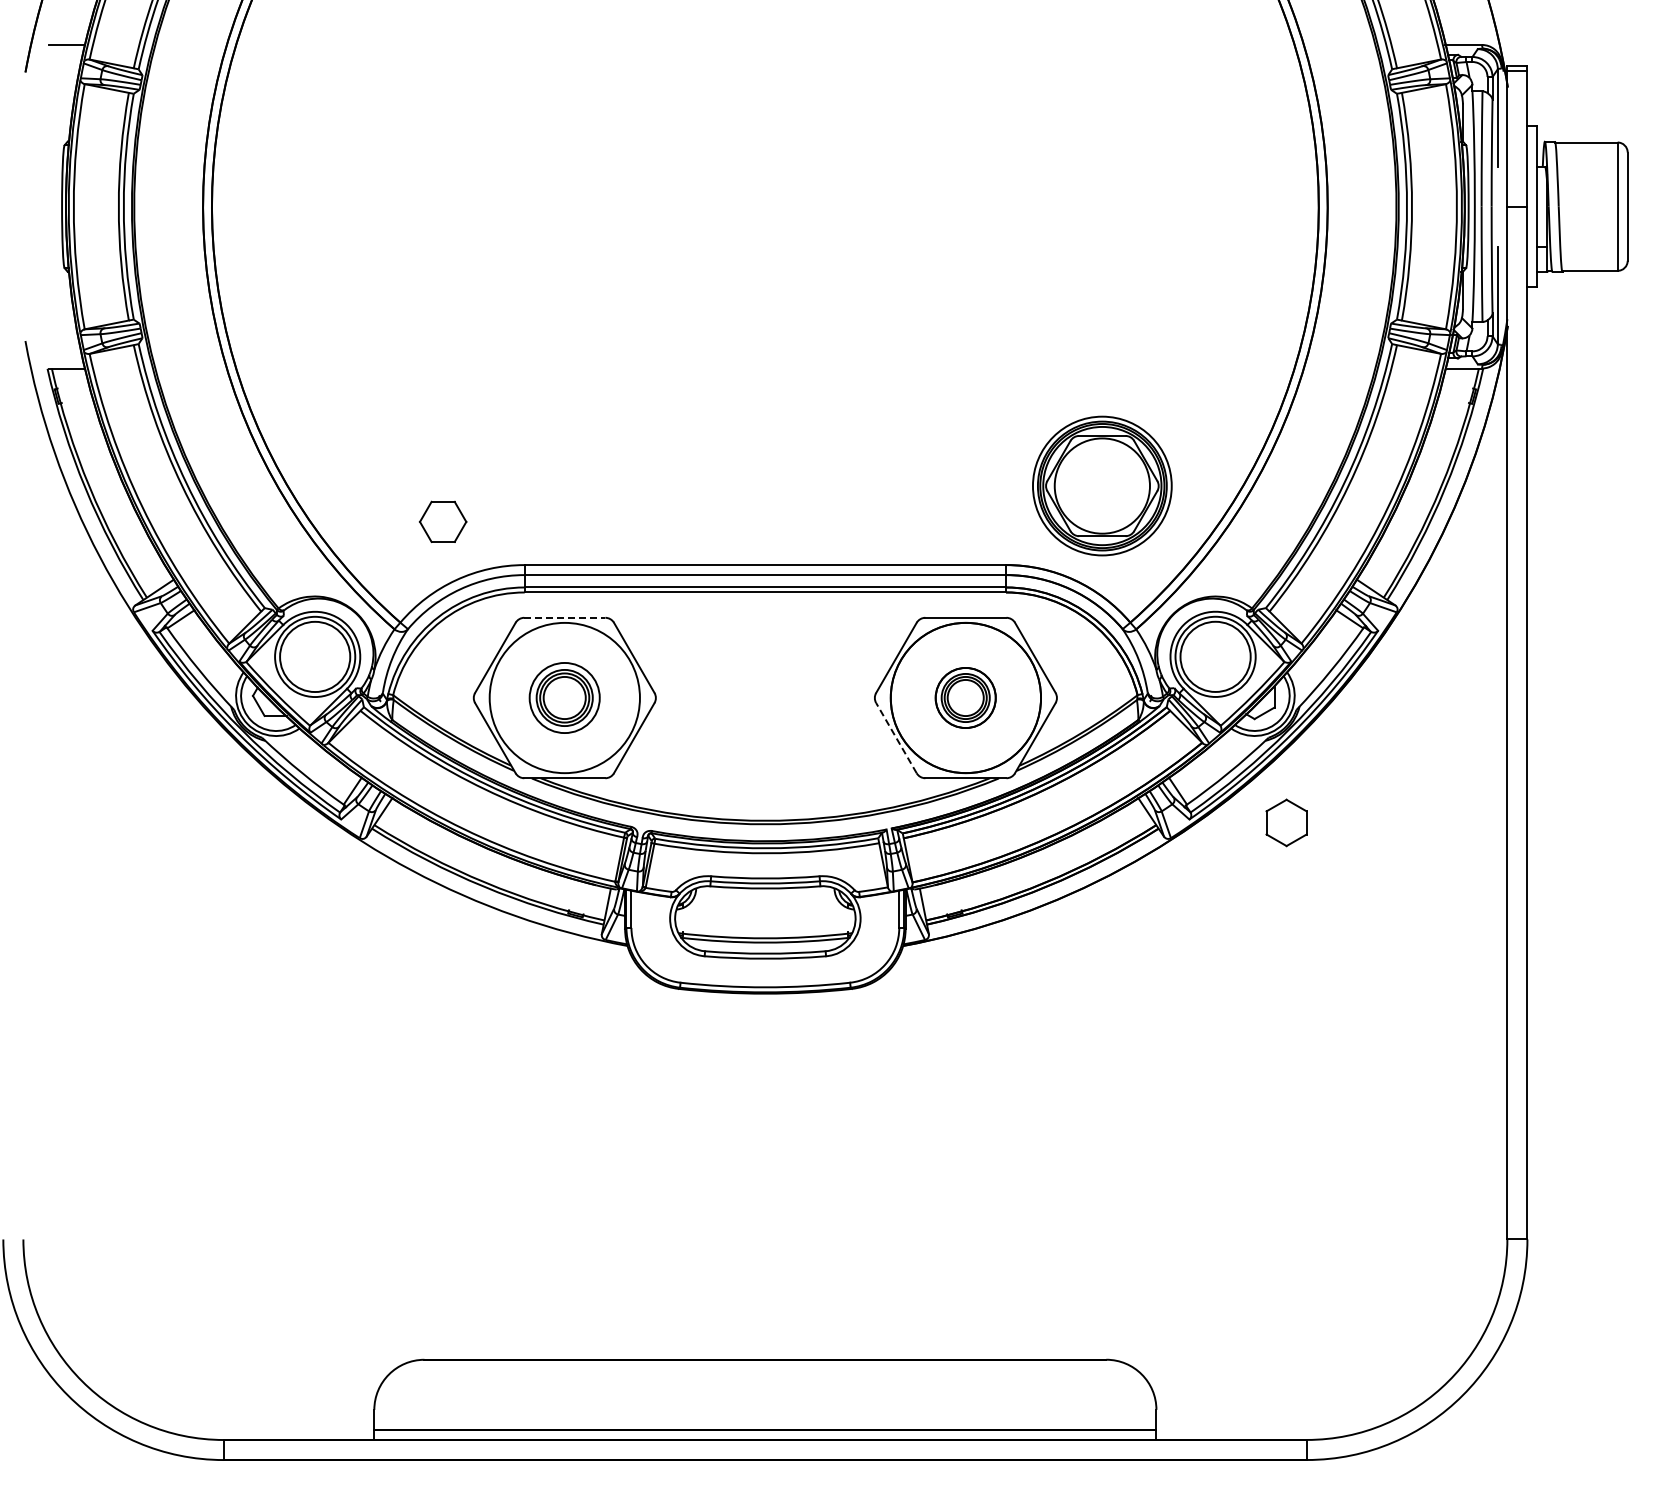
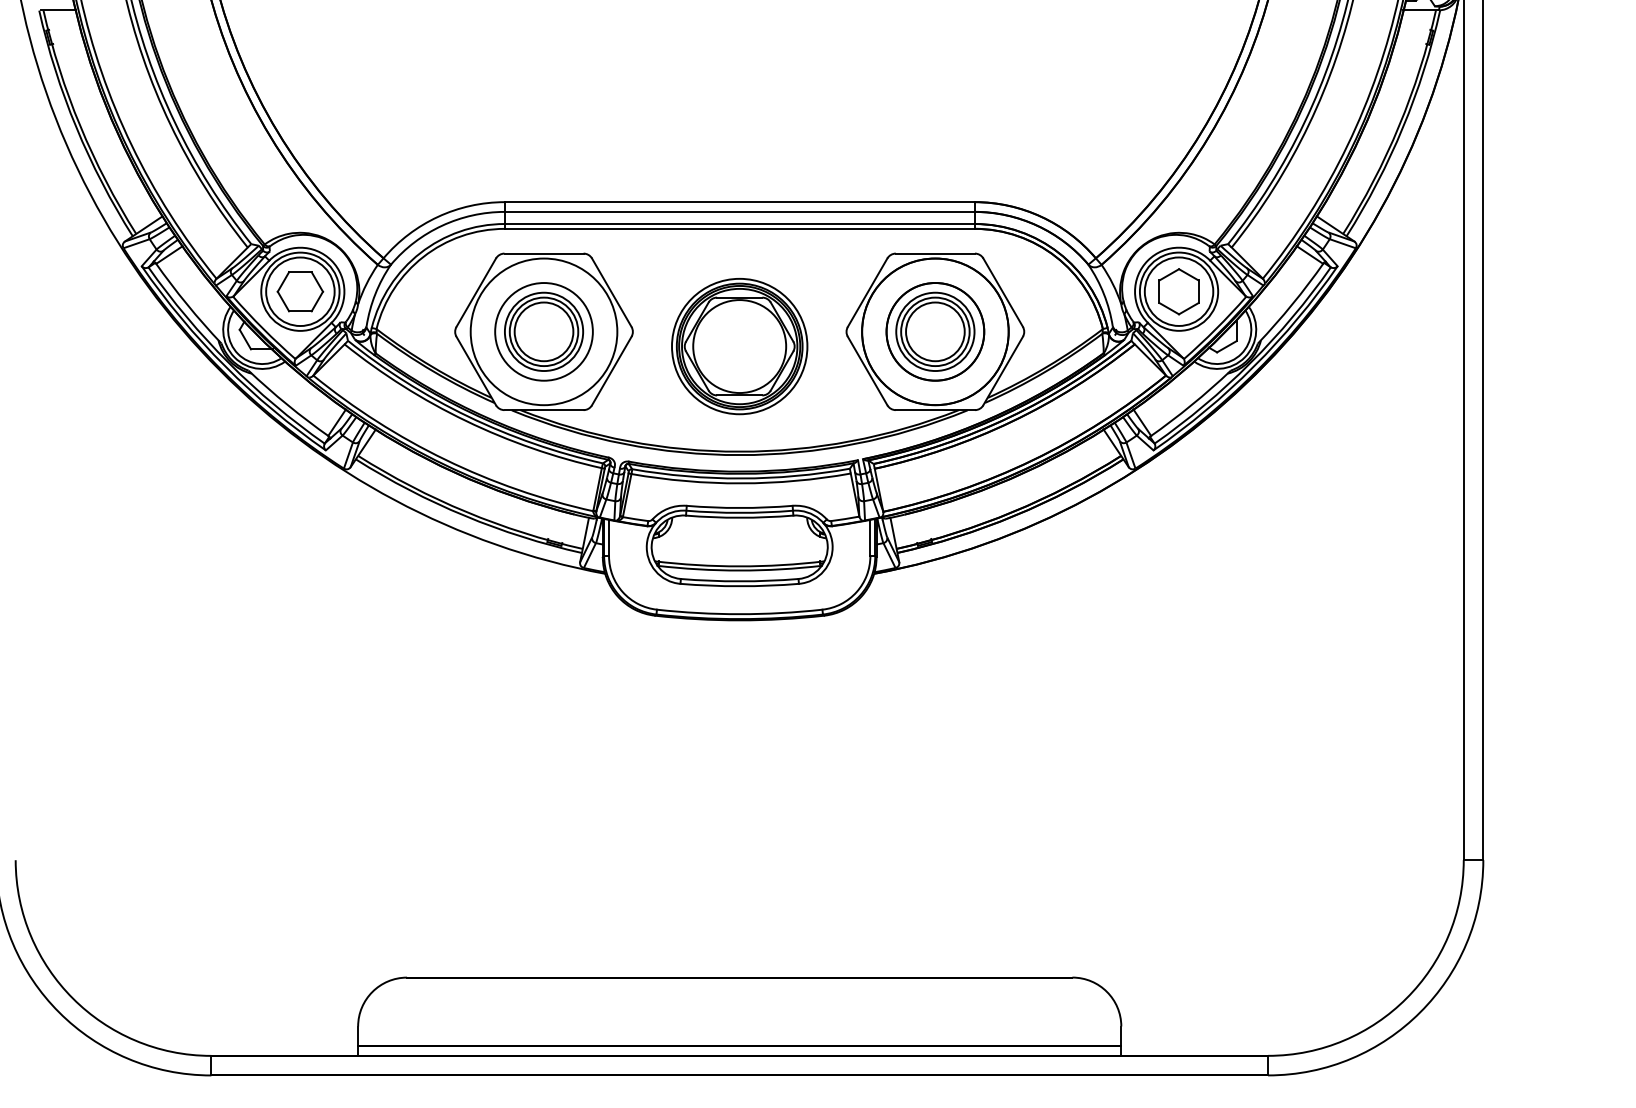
part: (1102, 485) -> (739, 345), moved
part: (442, 521) -> (299, 291), moved
line: (564, 617) -> (543, 253), dashed -> solid
part: (564, 697) -> (543, 331), size x1.43
part: (965, 697) -> (934, 331), size x1.67
line: (896, 738) -> (867, 371), dashed -> solid
part: (1286, 822) -> (1178, 291), moved

